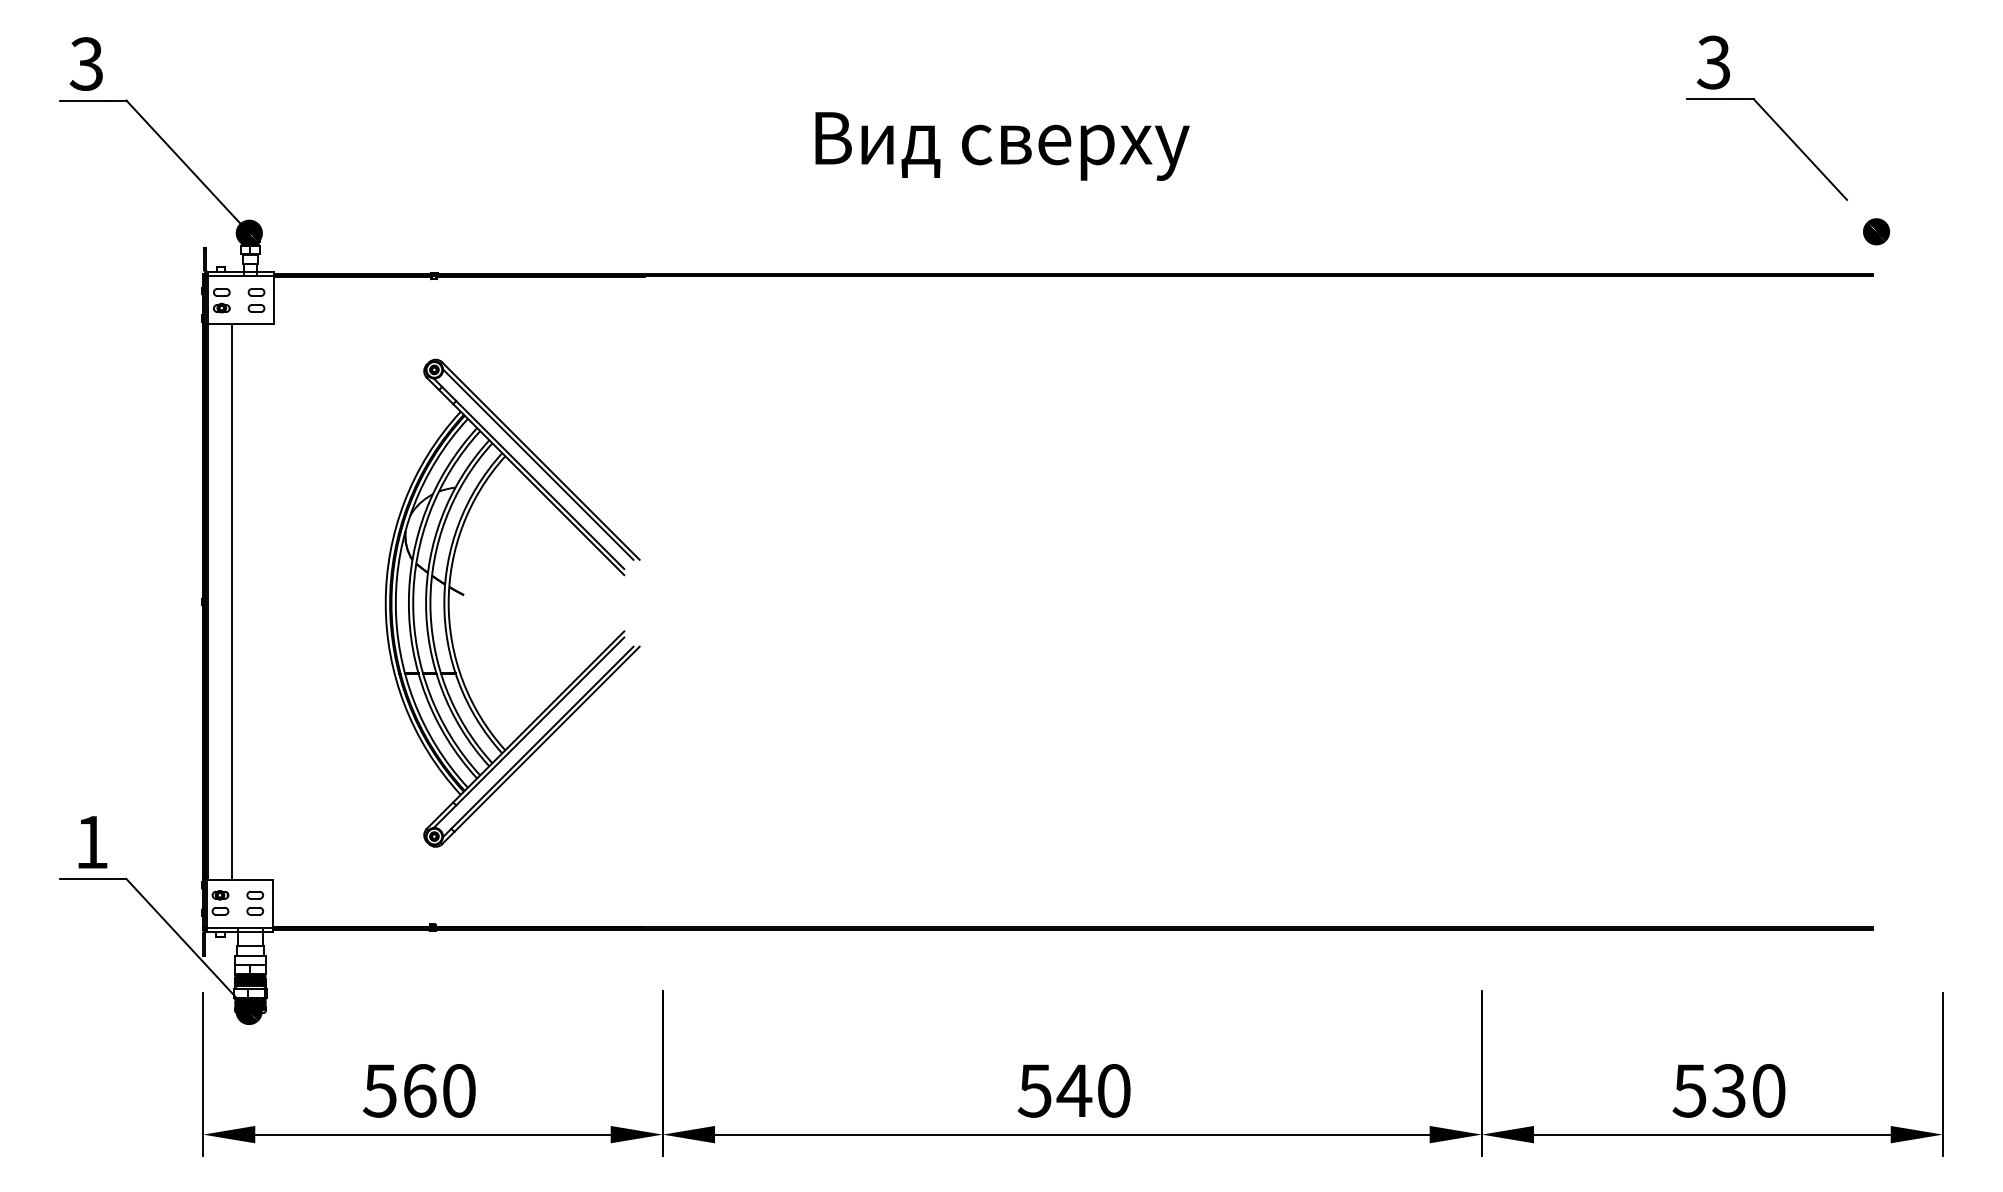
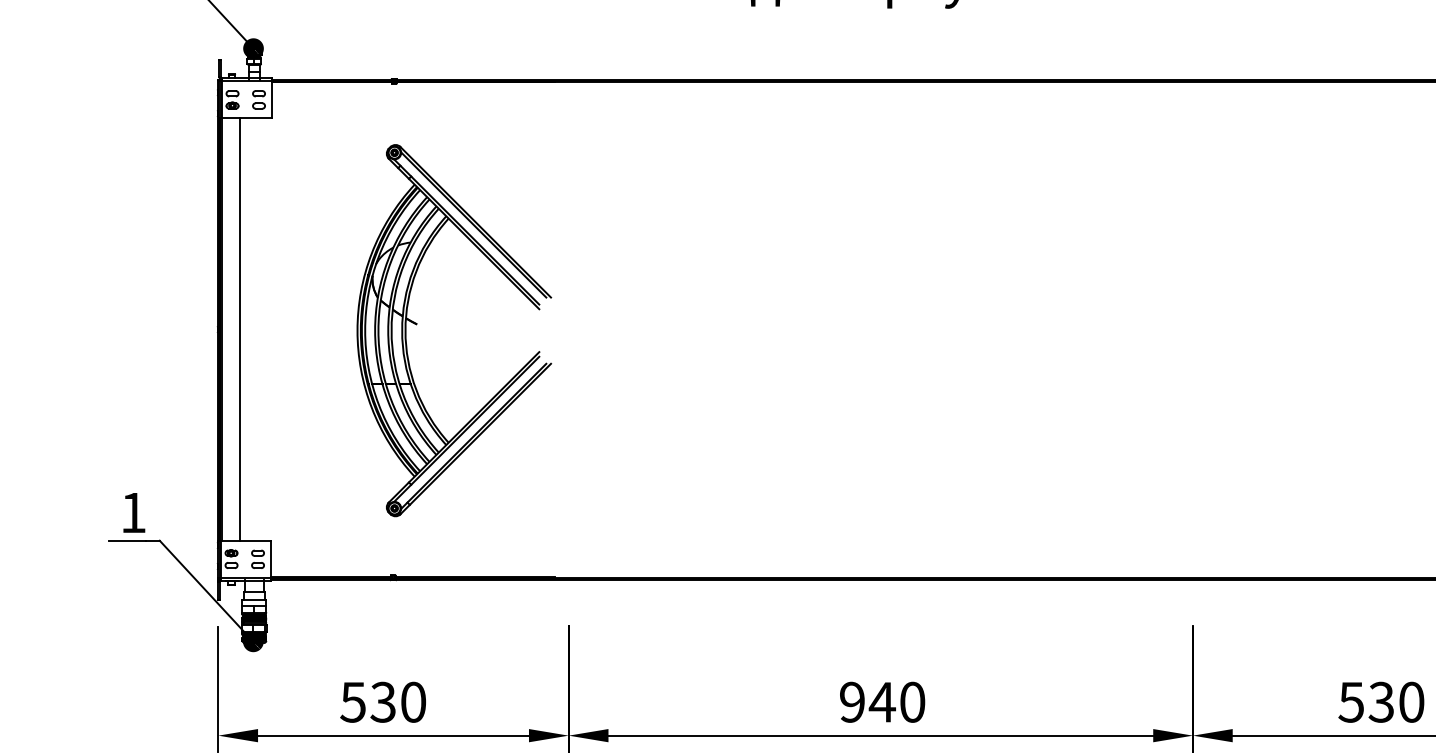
text: (419, 1090) -> (383, 702), 560 -> 530
text: (1034, 1090) -> (851, 702), 540 -> 940

